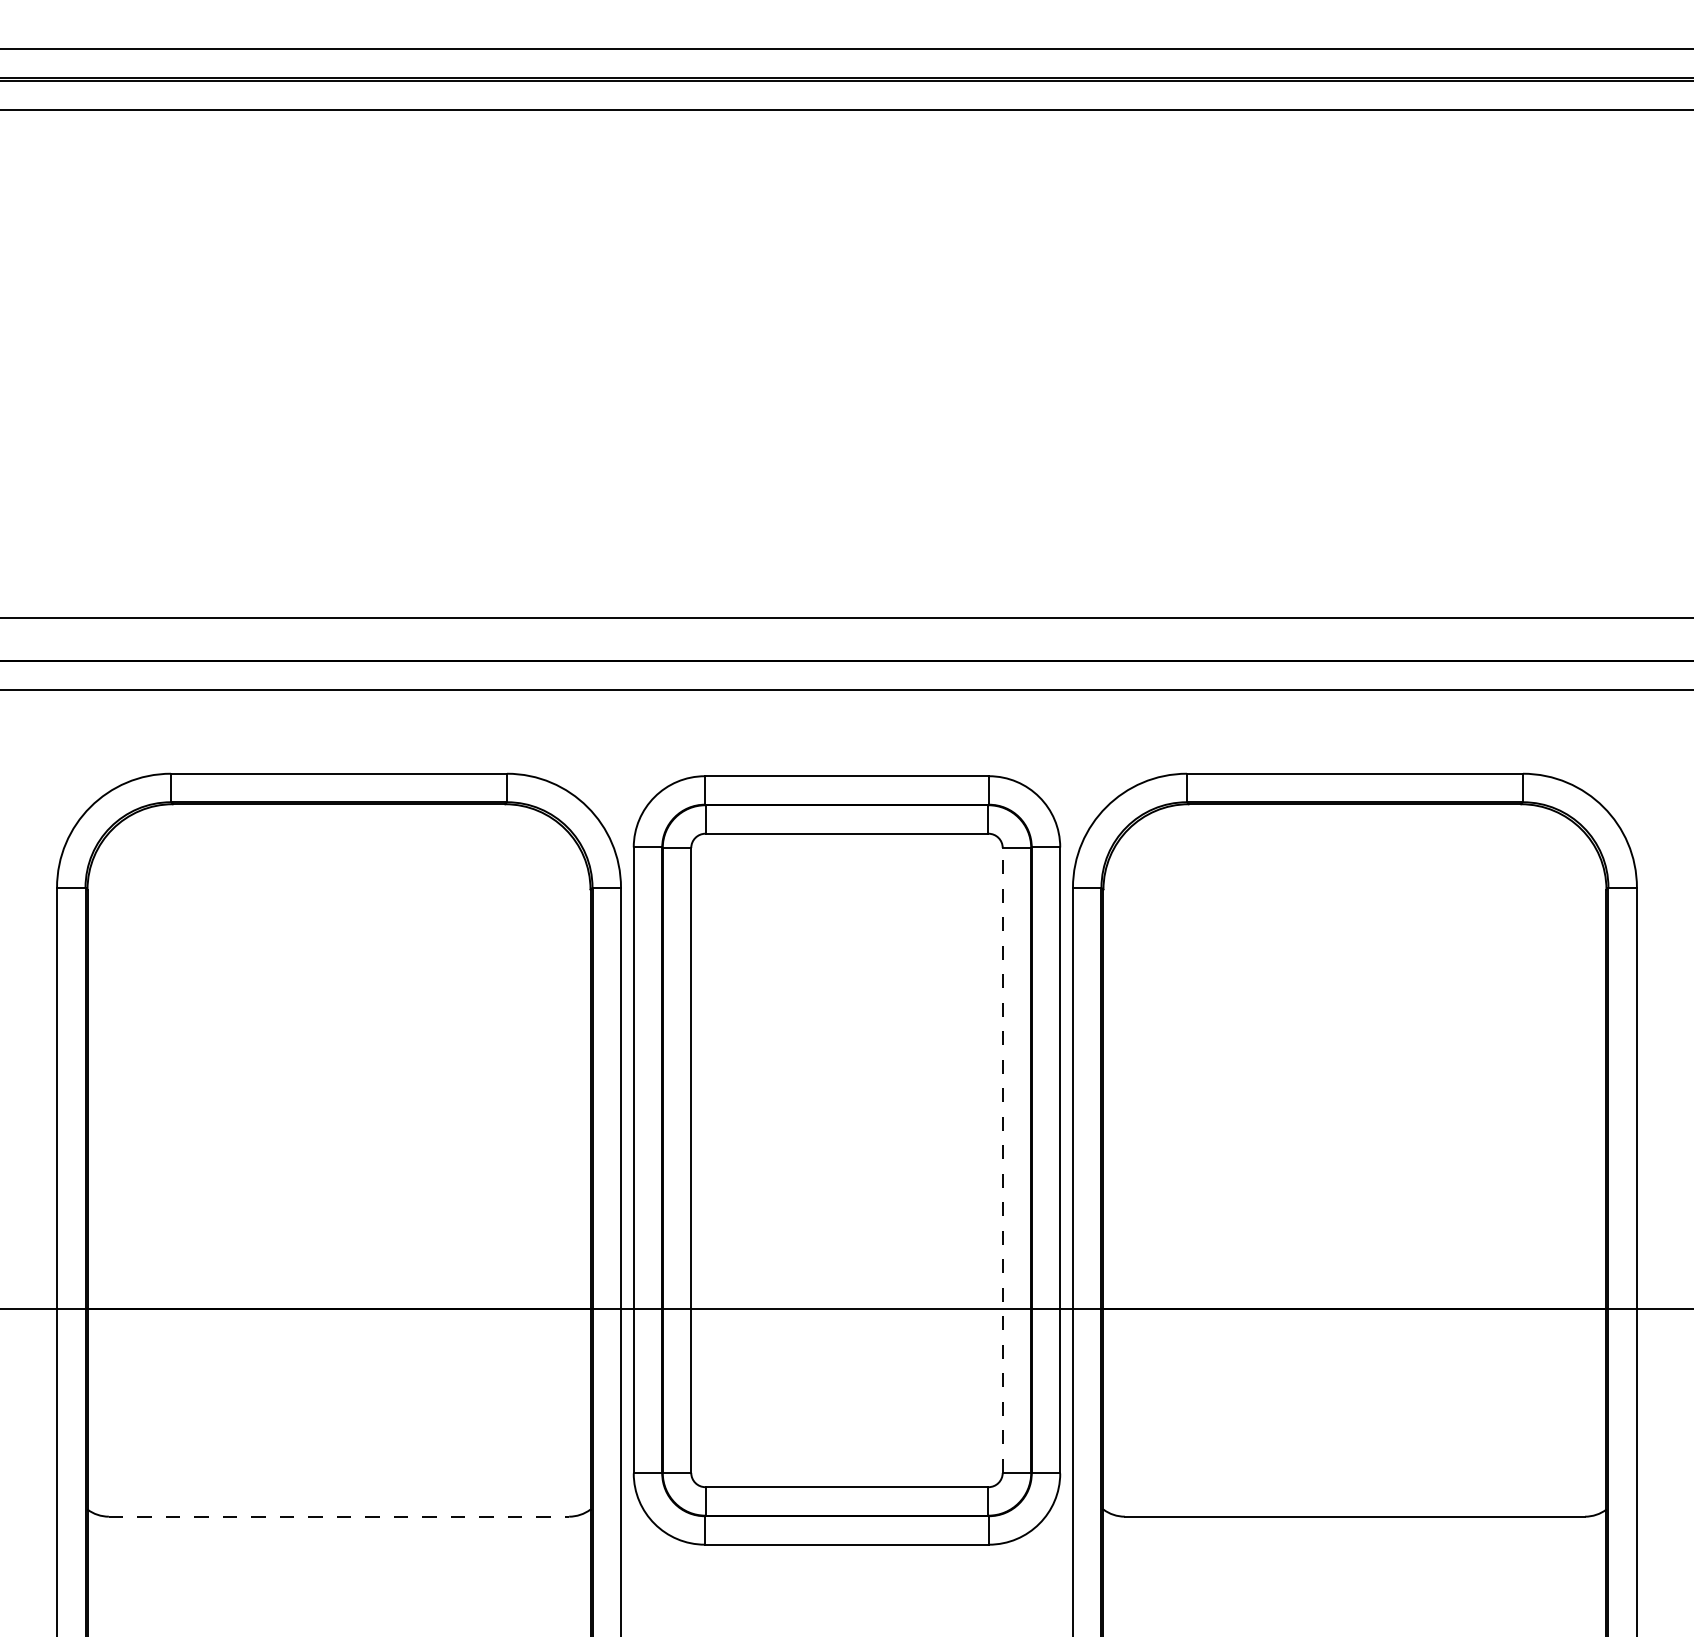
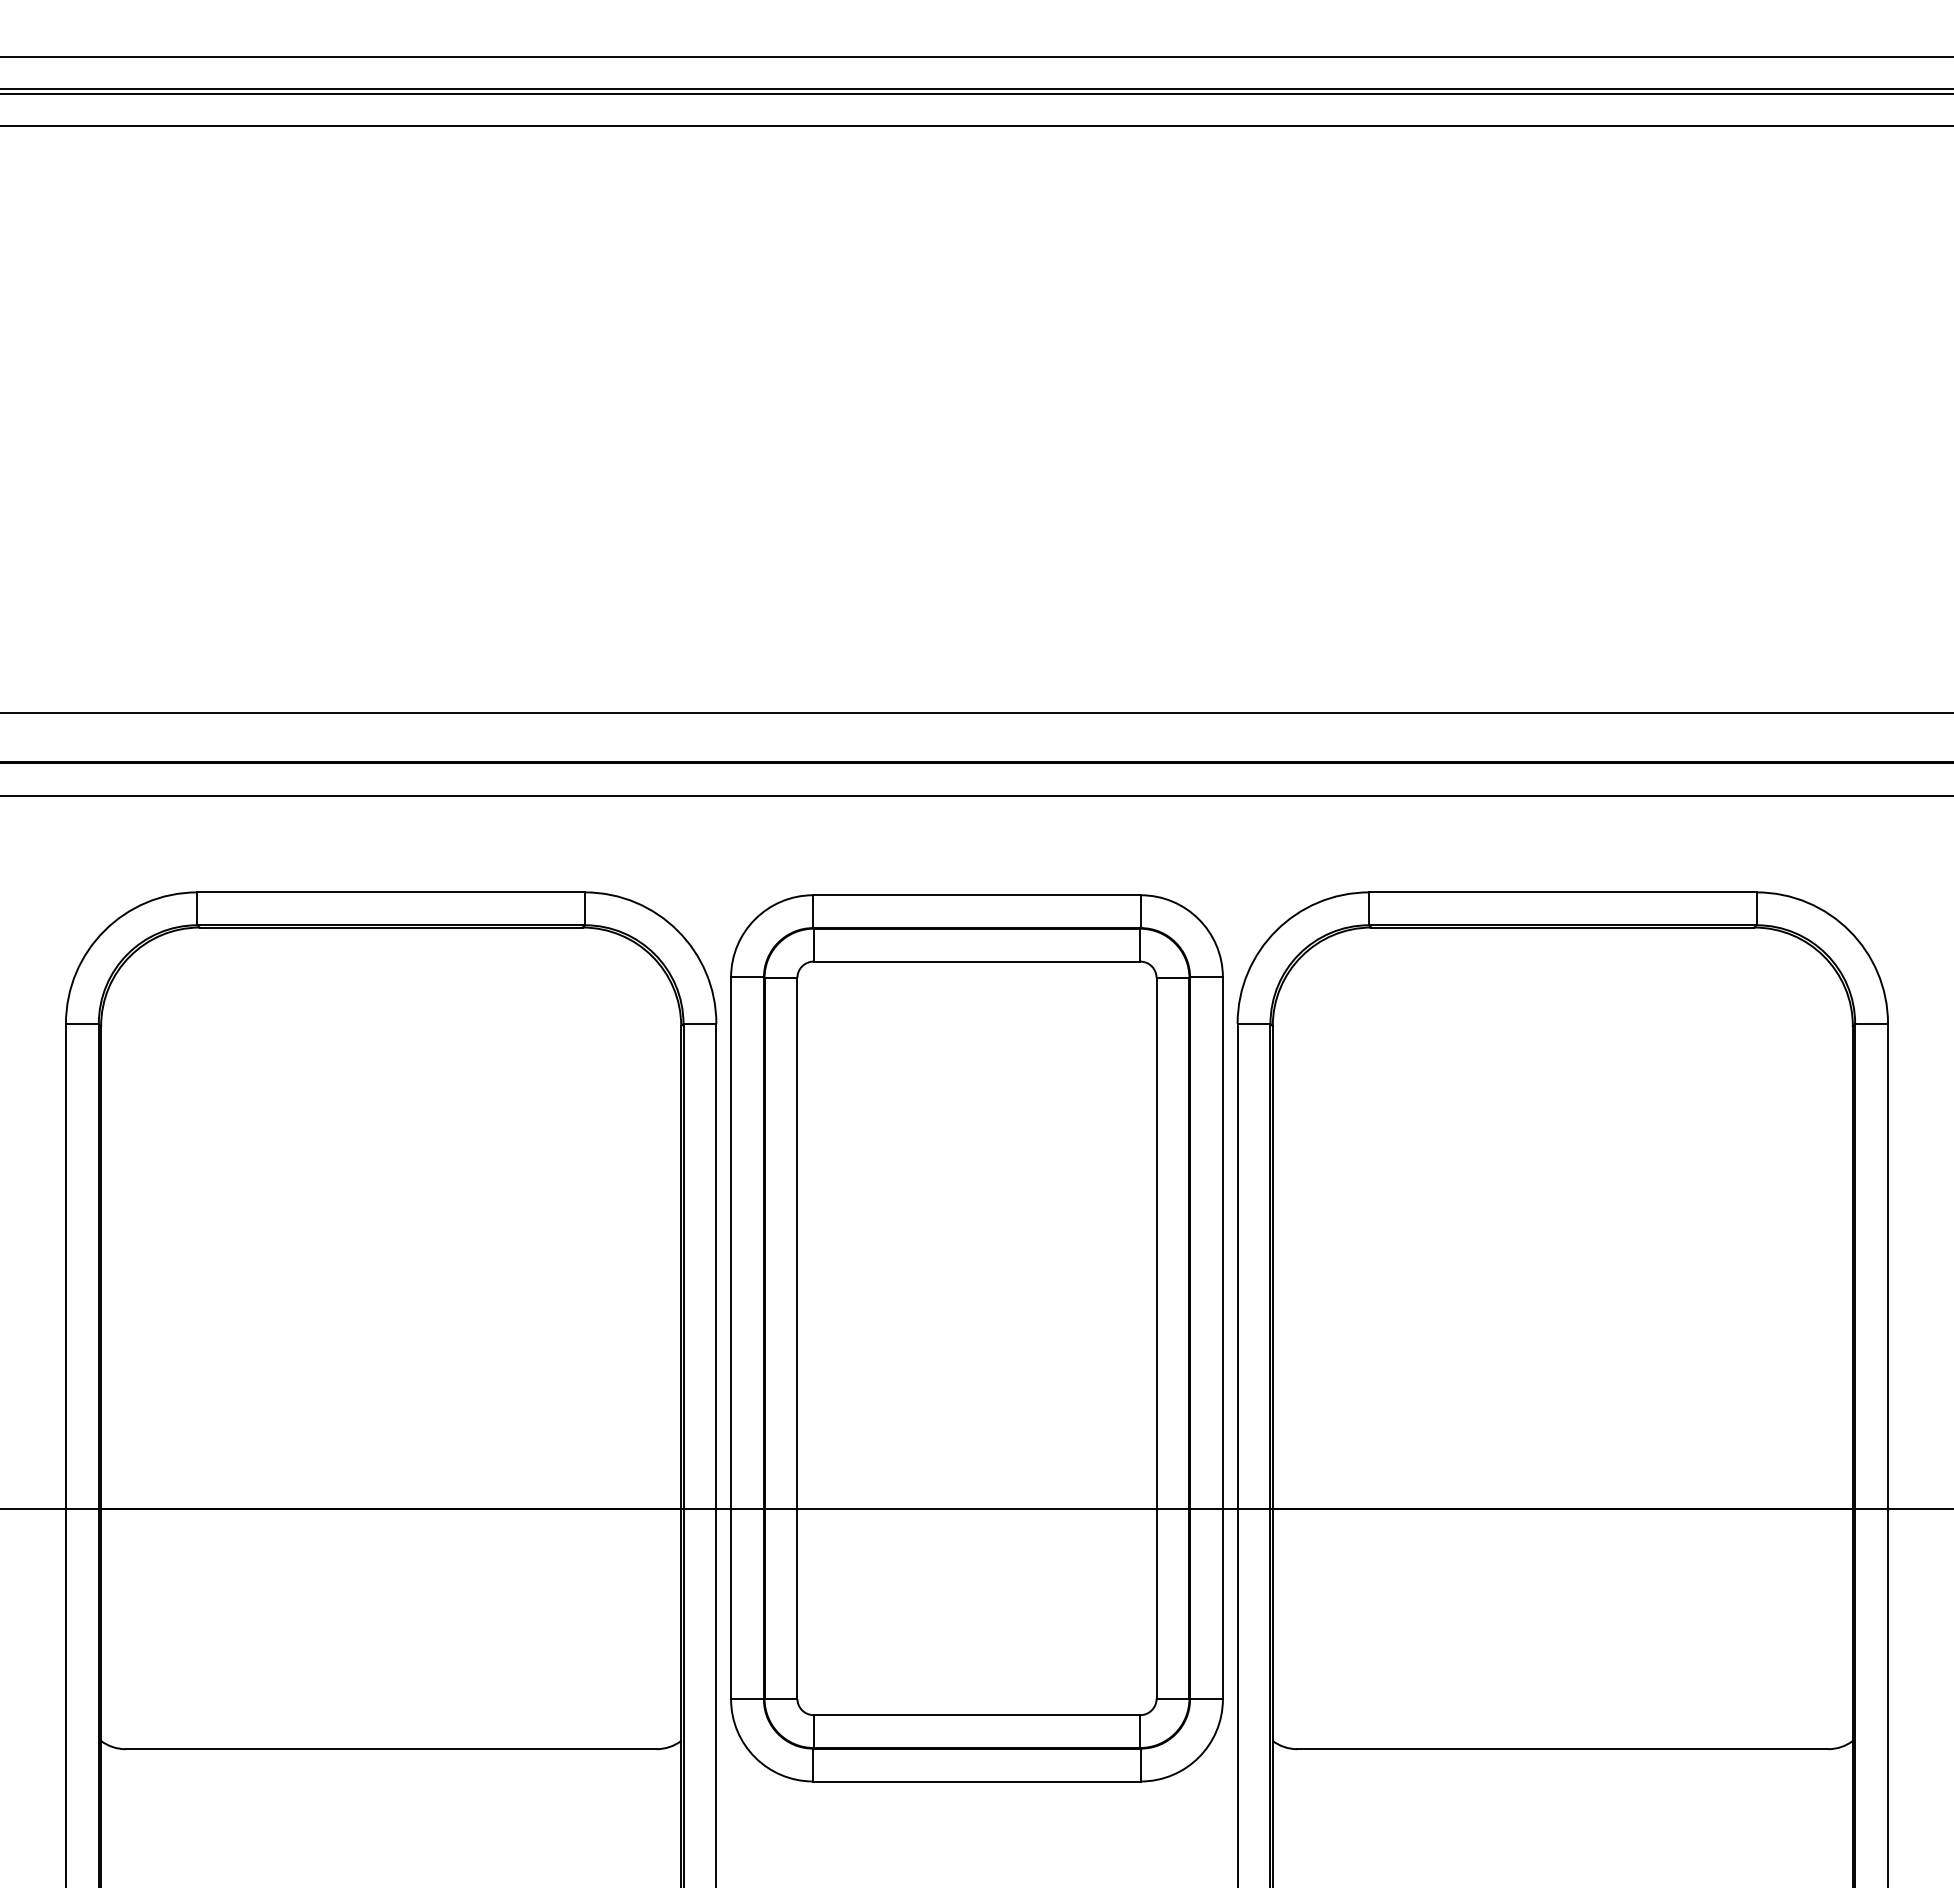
line: (1002, 1159) -> (1156, 1337), dashed -> solid
line: (339, 1516) -> (391, 1749), dashed -> solid

